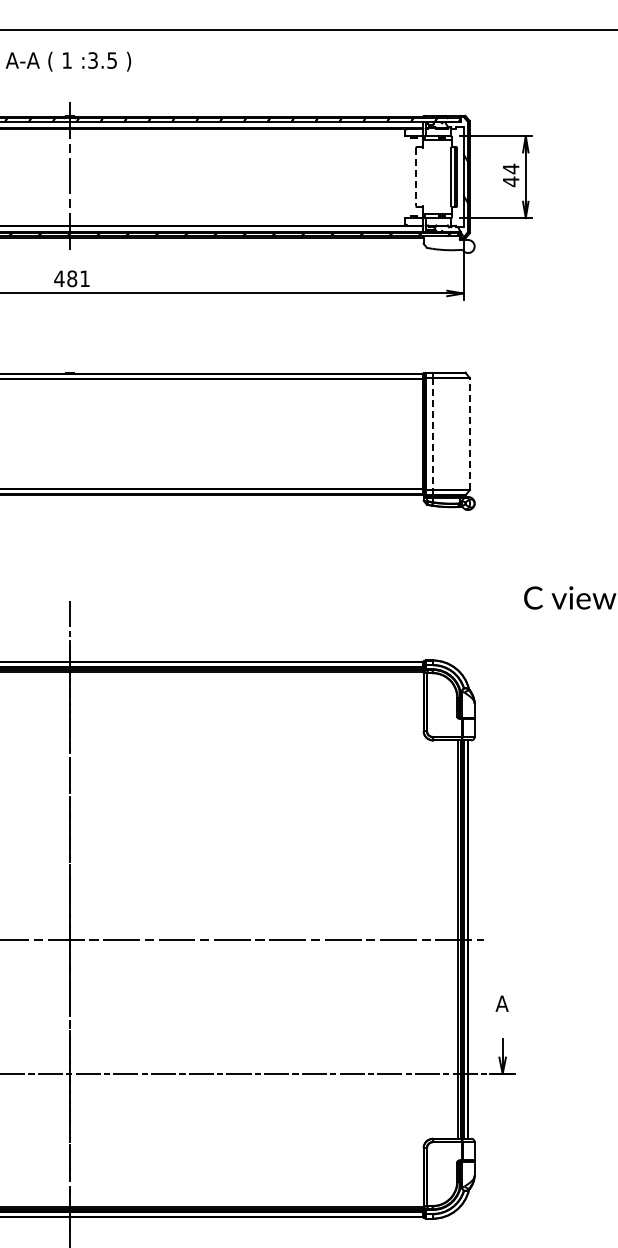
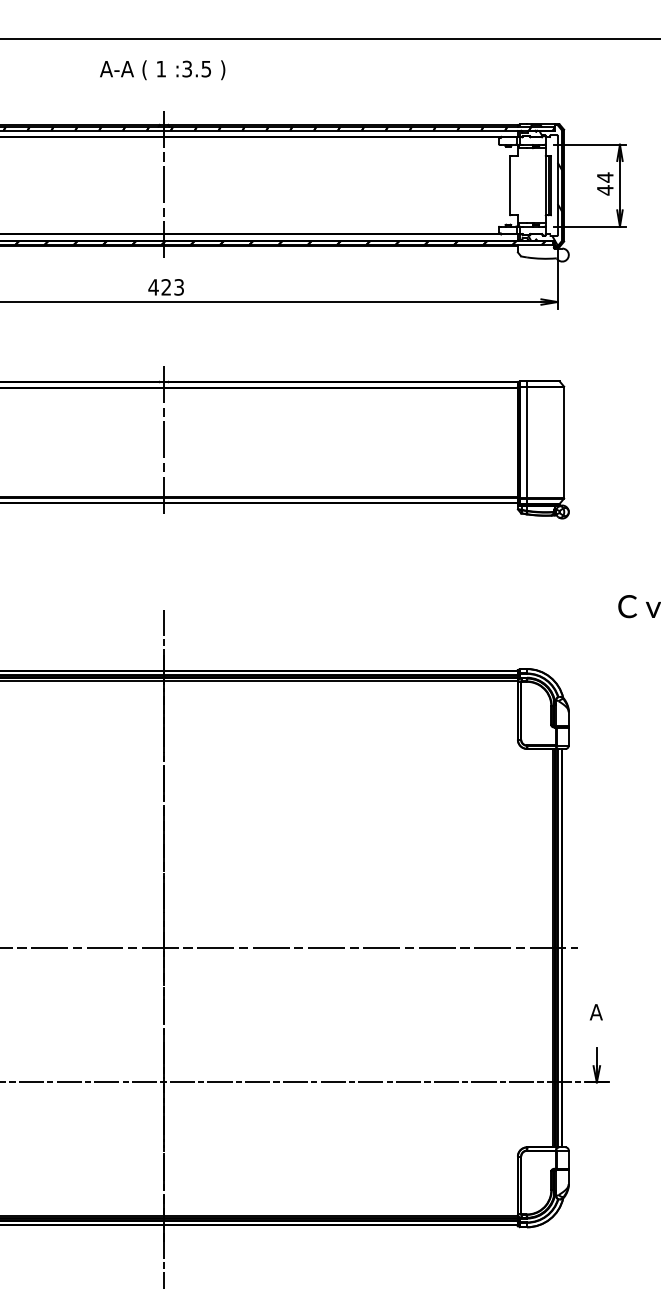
line: (416, 177) -> (510, 186), dashed -> solid
text: (78, 278) -> (172, 287), 481 -> 423
line: (70, 430) -> (164, 439), added
line: (432, 433) -> (526, 442), dashed -> solid
line: (470, 433) -> (564, 442), dashed -> solid

